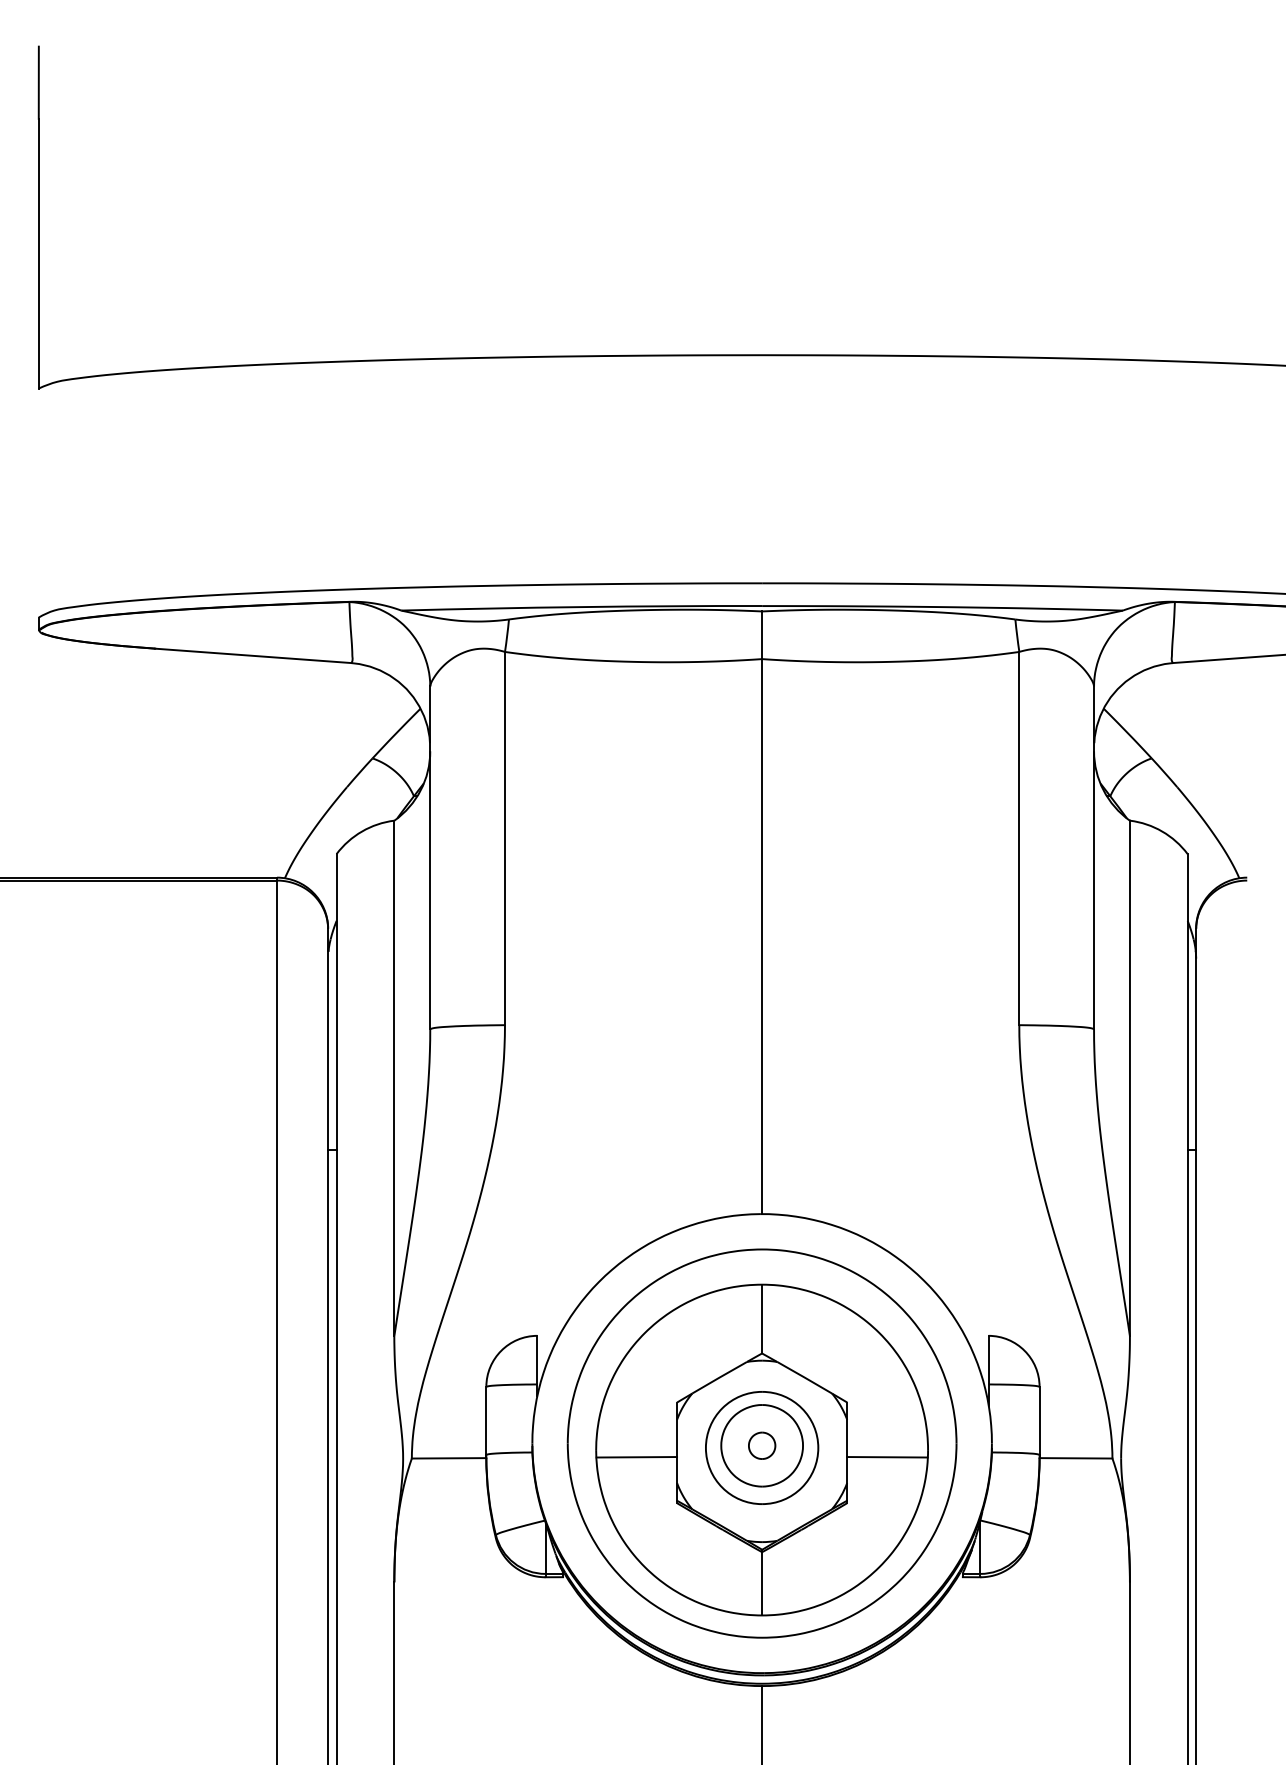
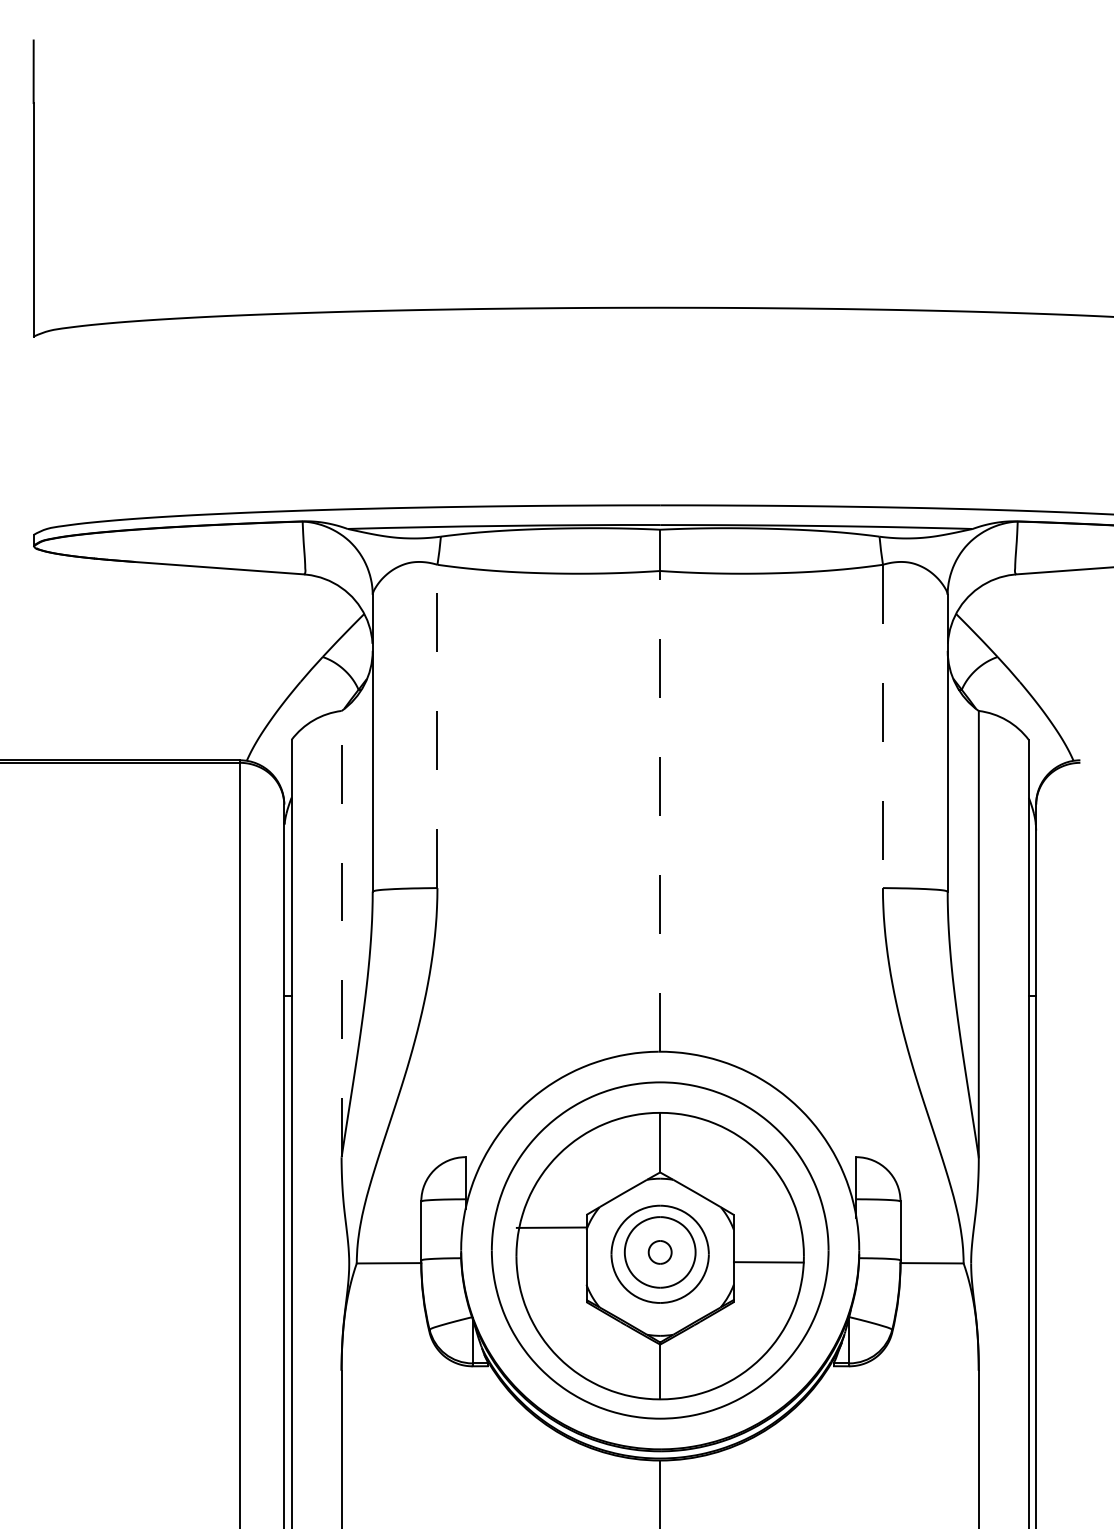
line: (505, 838) -> (437, 726), solid -> dashed
line: (1019, 838) -> (883, 726), solid -> dashed
line: (762, 936) -> (660, 811), solid -> dashed
line: (394, 1078) -> (341, 934), solid -> dashed
line: (636, 1457) -> (551, 1227), moved

